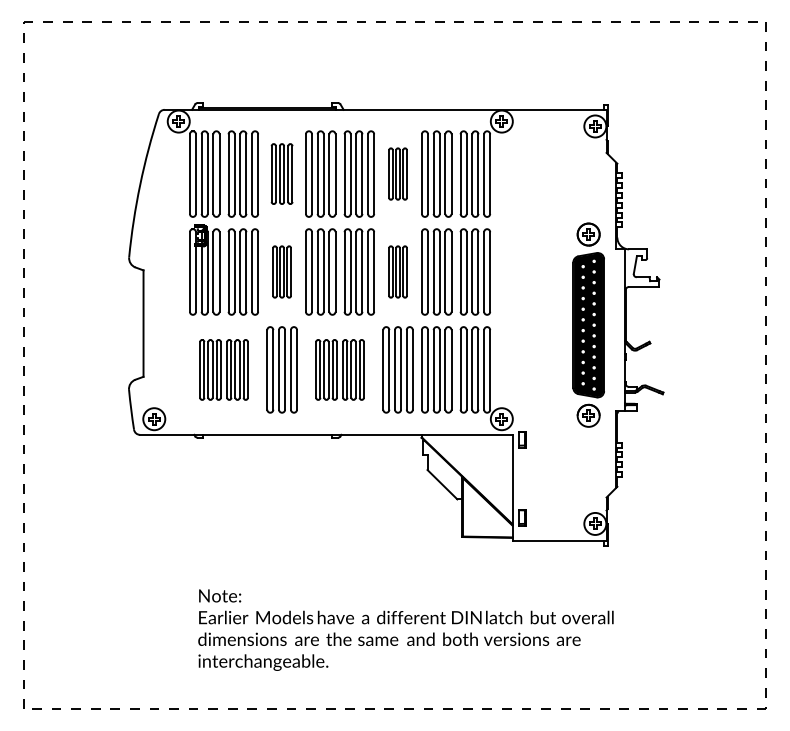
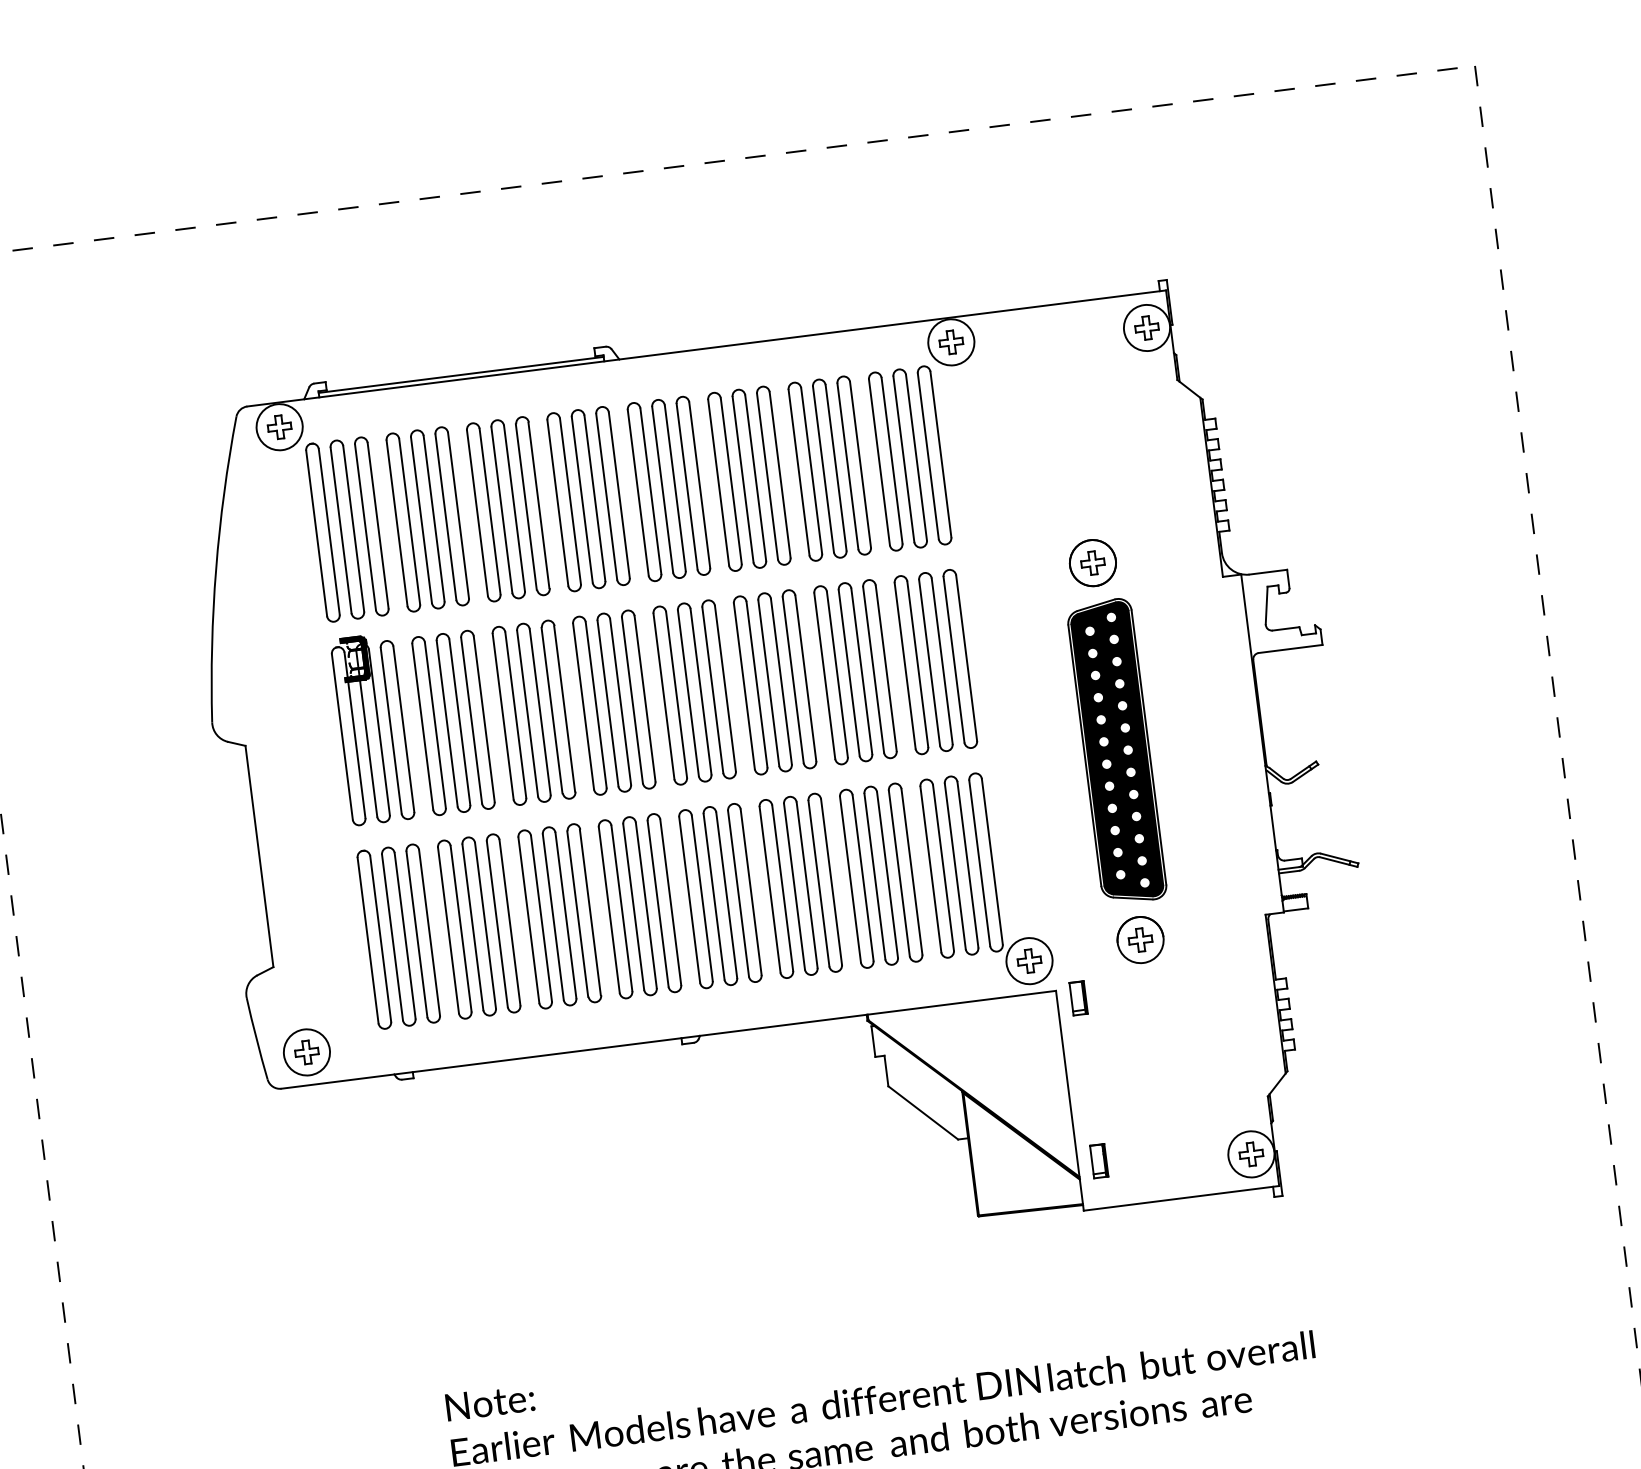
part: (281, 173) -> (506, 508), size x1.43
part: (397, 173) -> (748, 477), size x1.67
part: (281, 271) -> (532, 711), size x1.67
part: (397, 271) -> (773, 681), size x1.67
part: (588, 324) -> (1116, 750), moved
part: (223, 369) -> (437, 930), size x1.43
part: (339, 369) -> (678, 900), size x1.43

